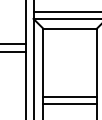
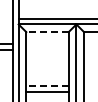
line: (70, 29) -> (47, 32), solid -> dashed
line: (70, 97) -> (47, 86), solid -> dashed

